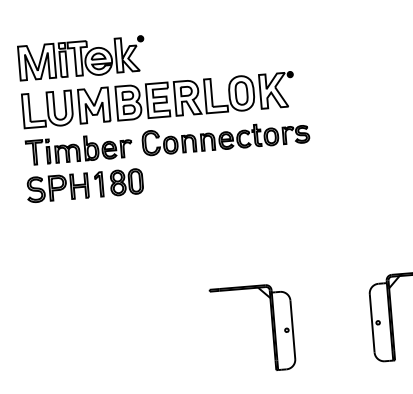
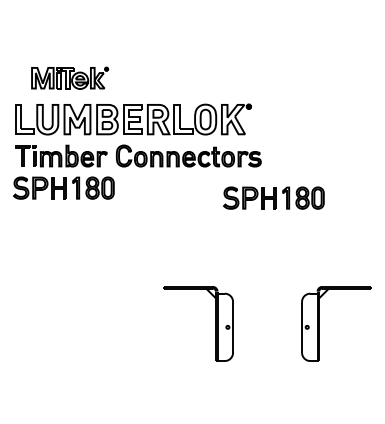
part: (81, 59) -> (69, 78), size x0.7
part: (327, 176) -> (273, 197), added

